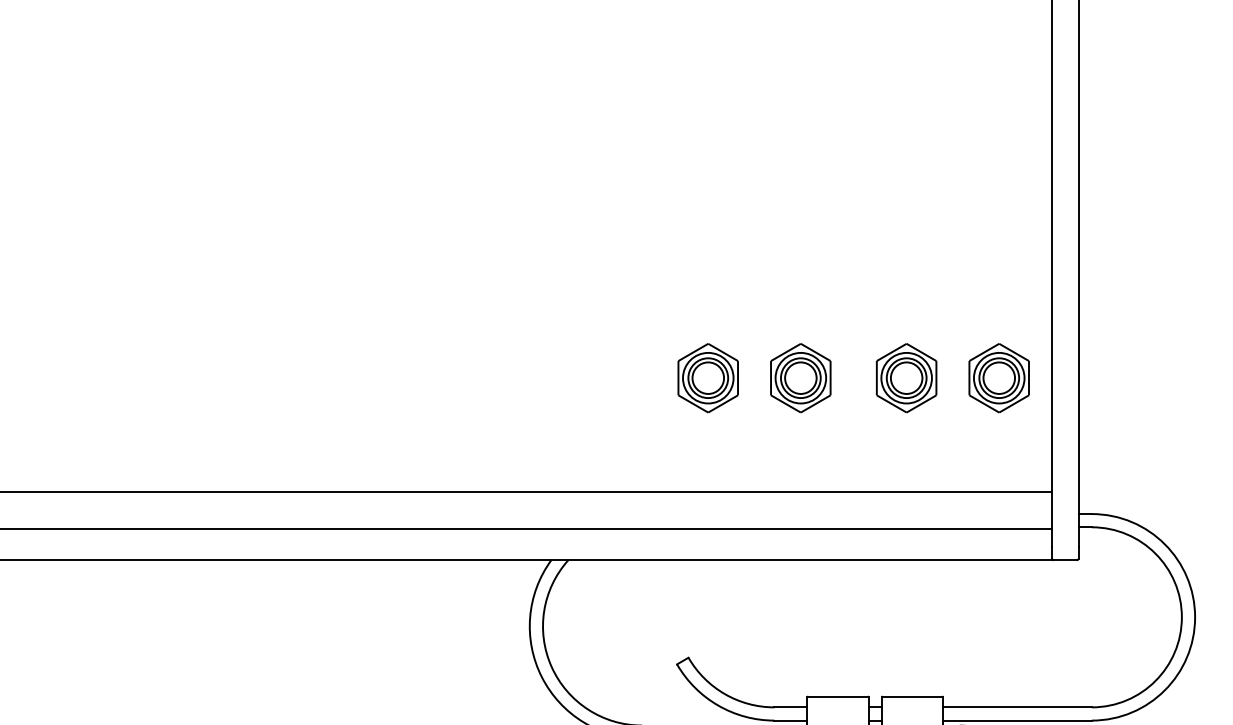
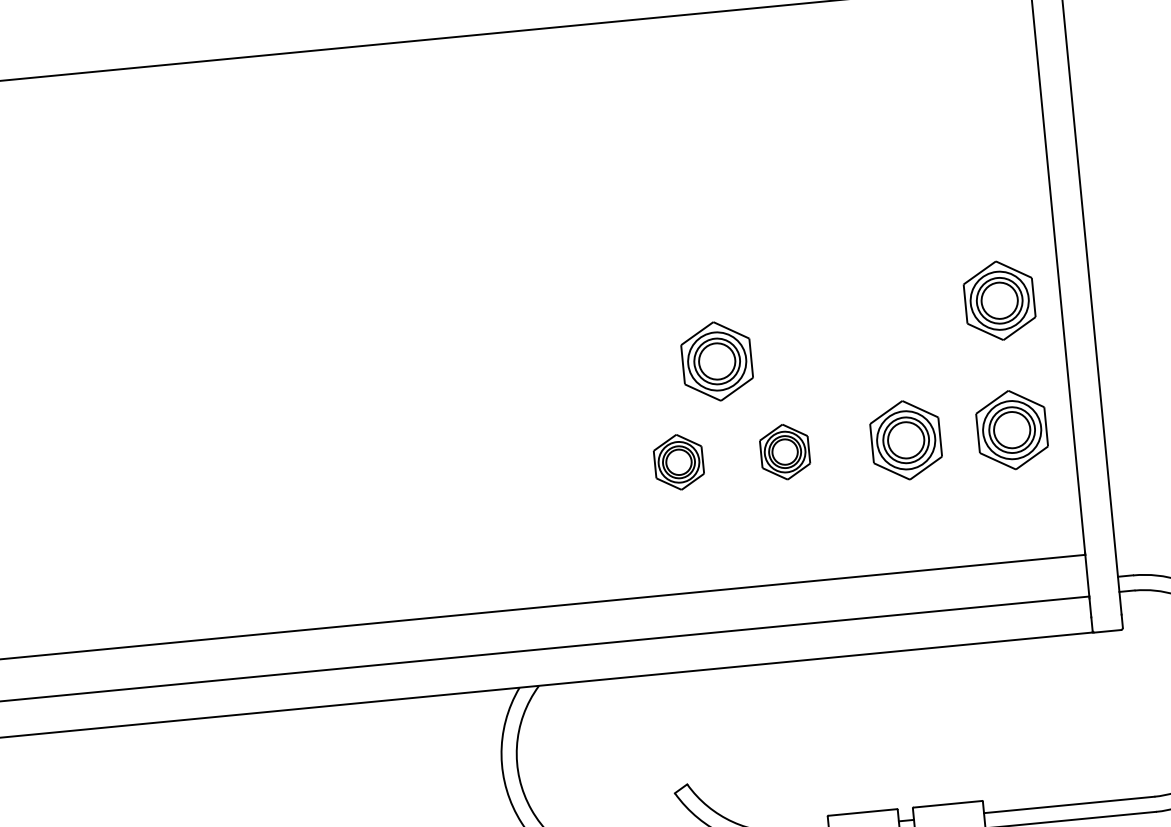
part: (998, 265) -> (998, 301), added
part: (749, 294) -> (717, 361), added
part: (707, 378) -> (678, 462), size x0.7
part: (800, 378) -> (784, 452), size x0.7

